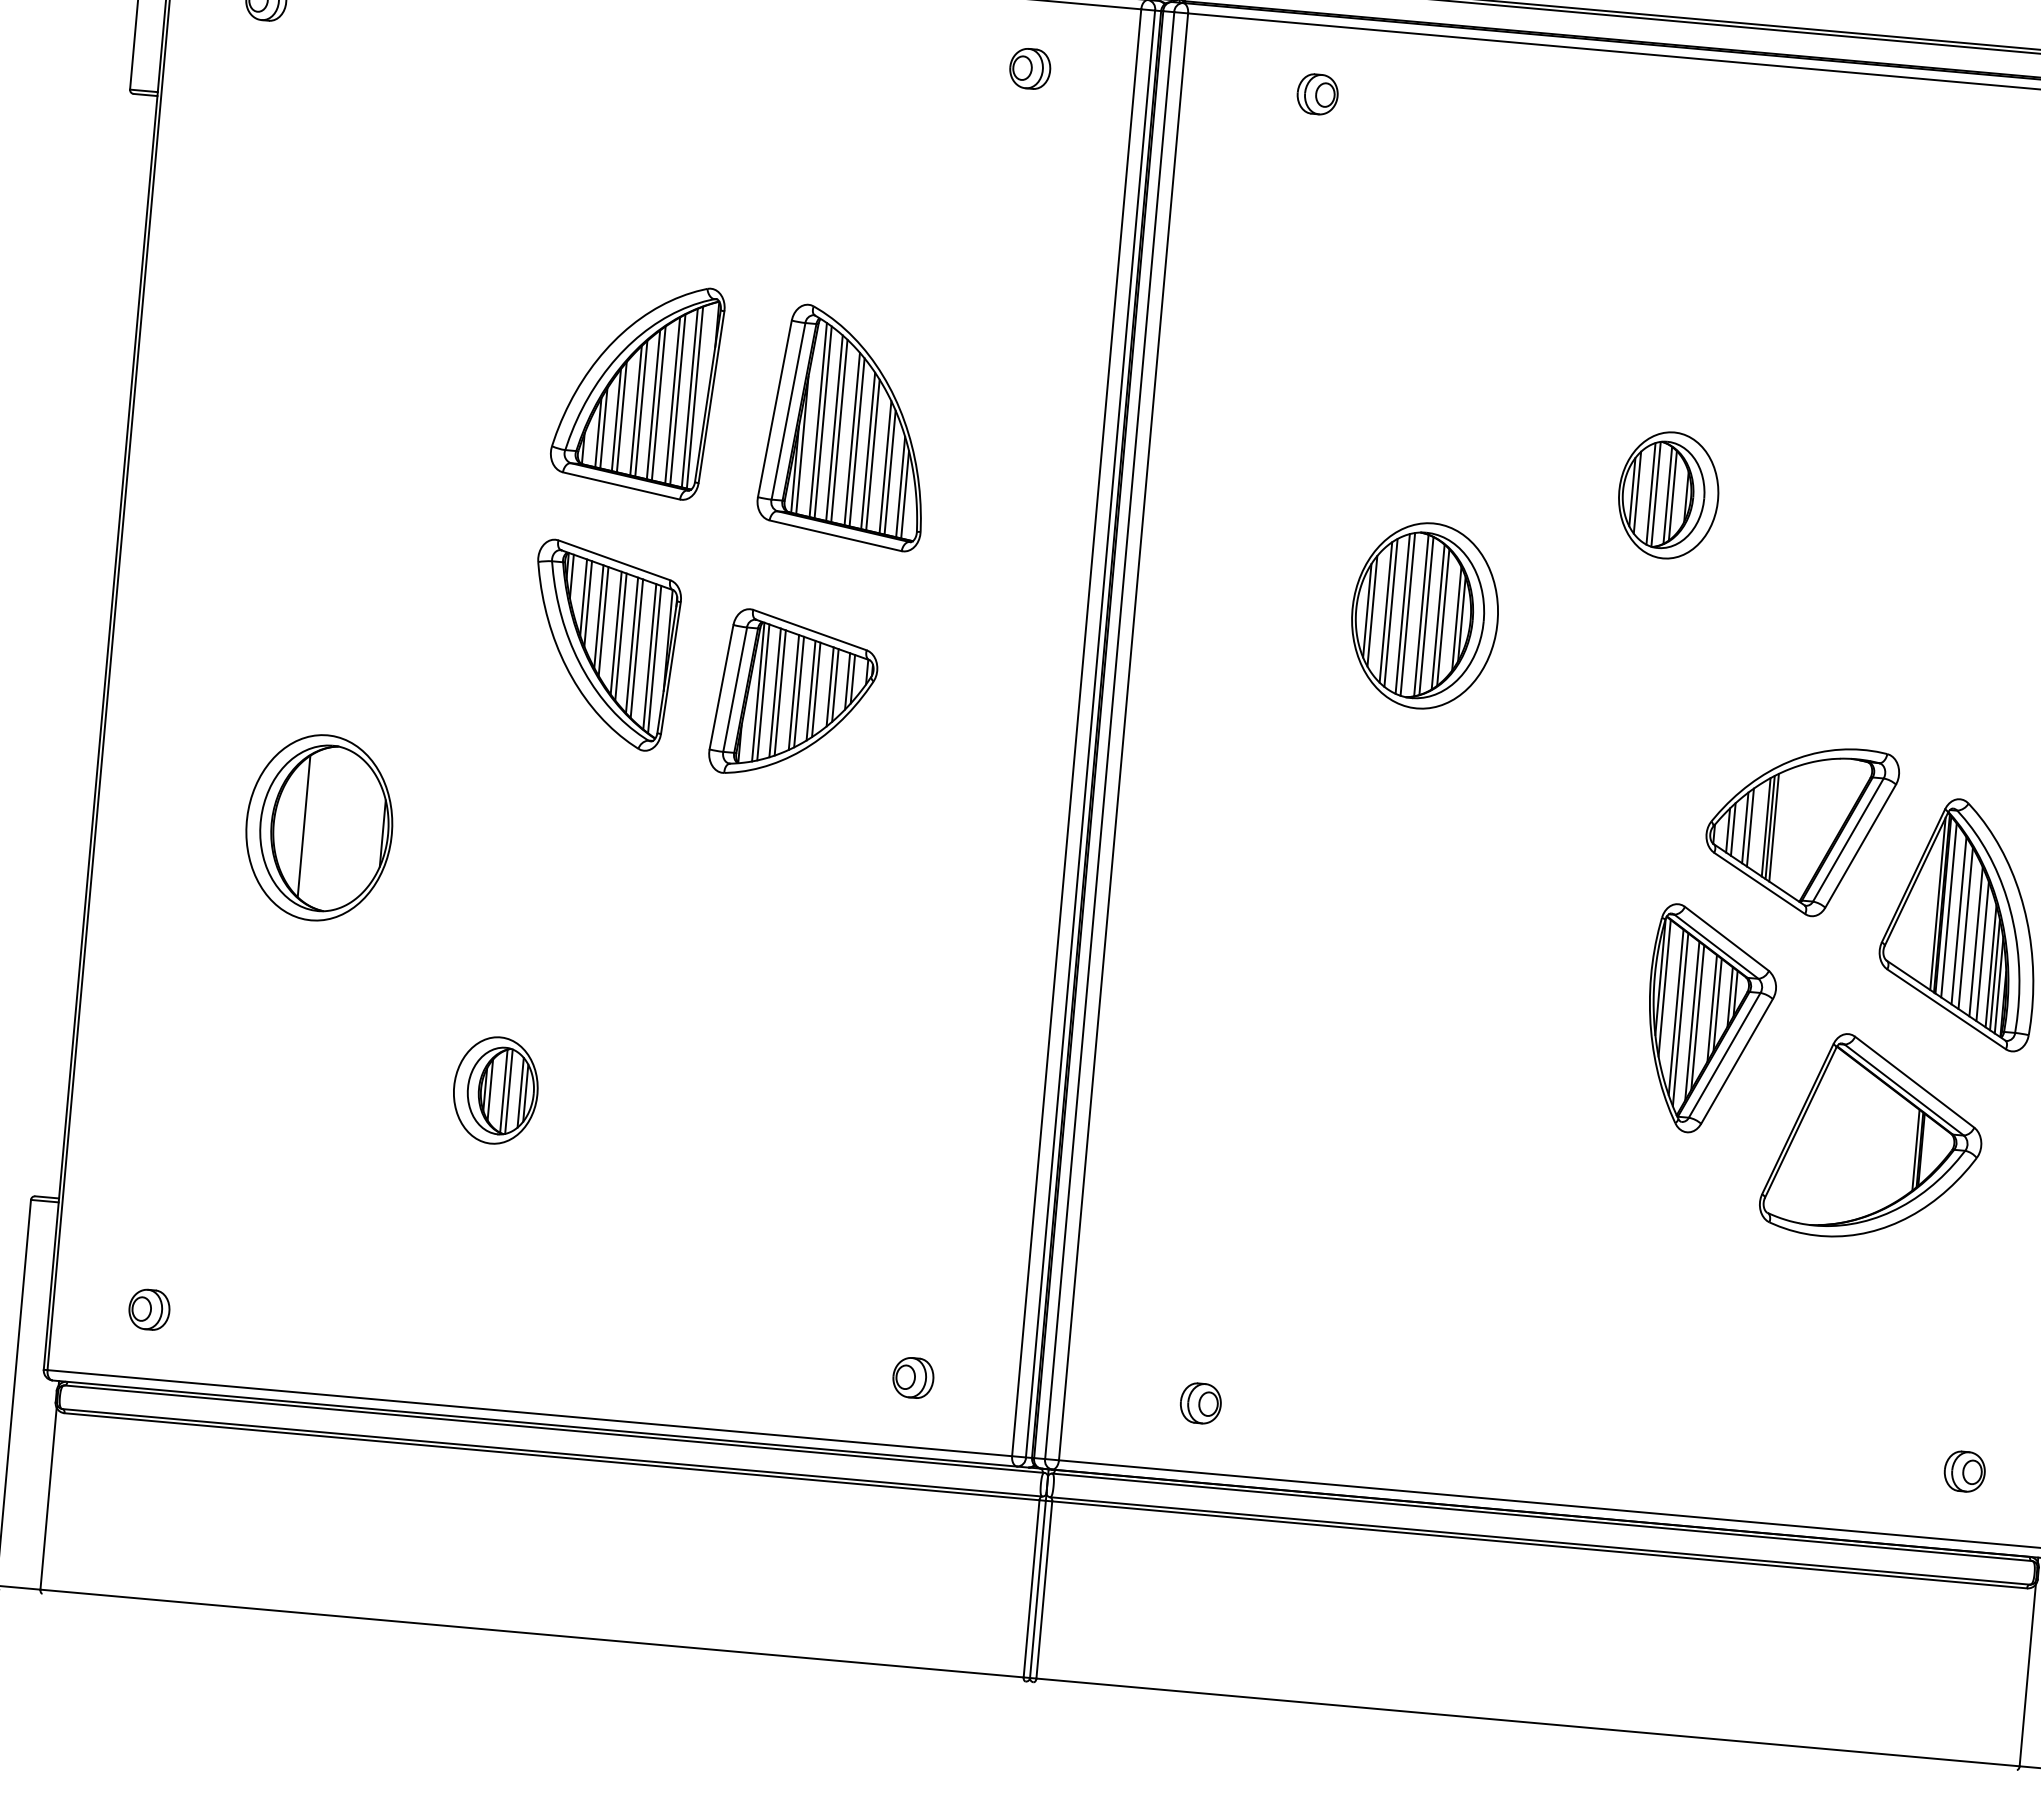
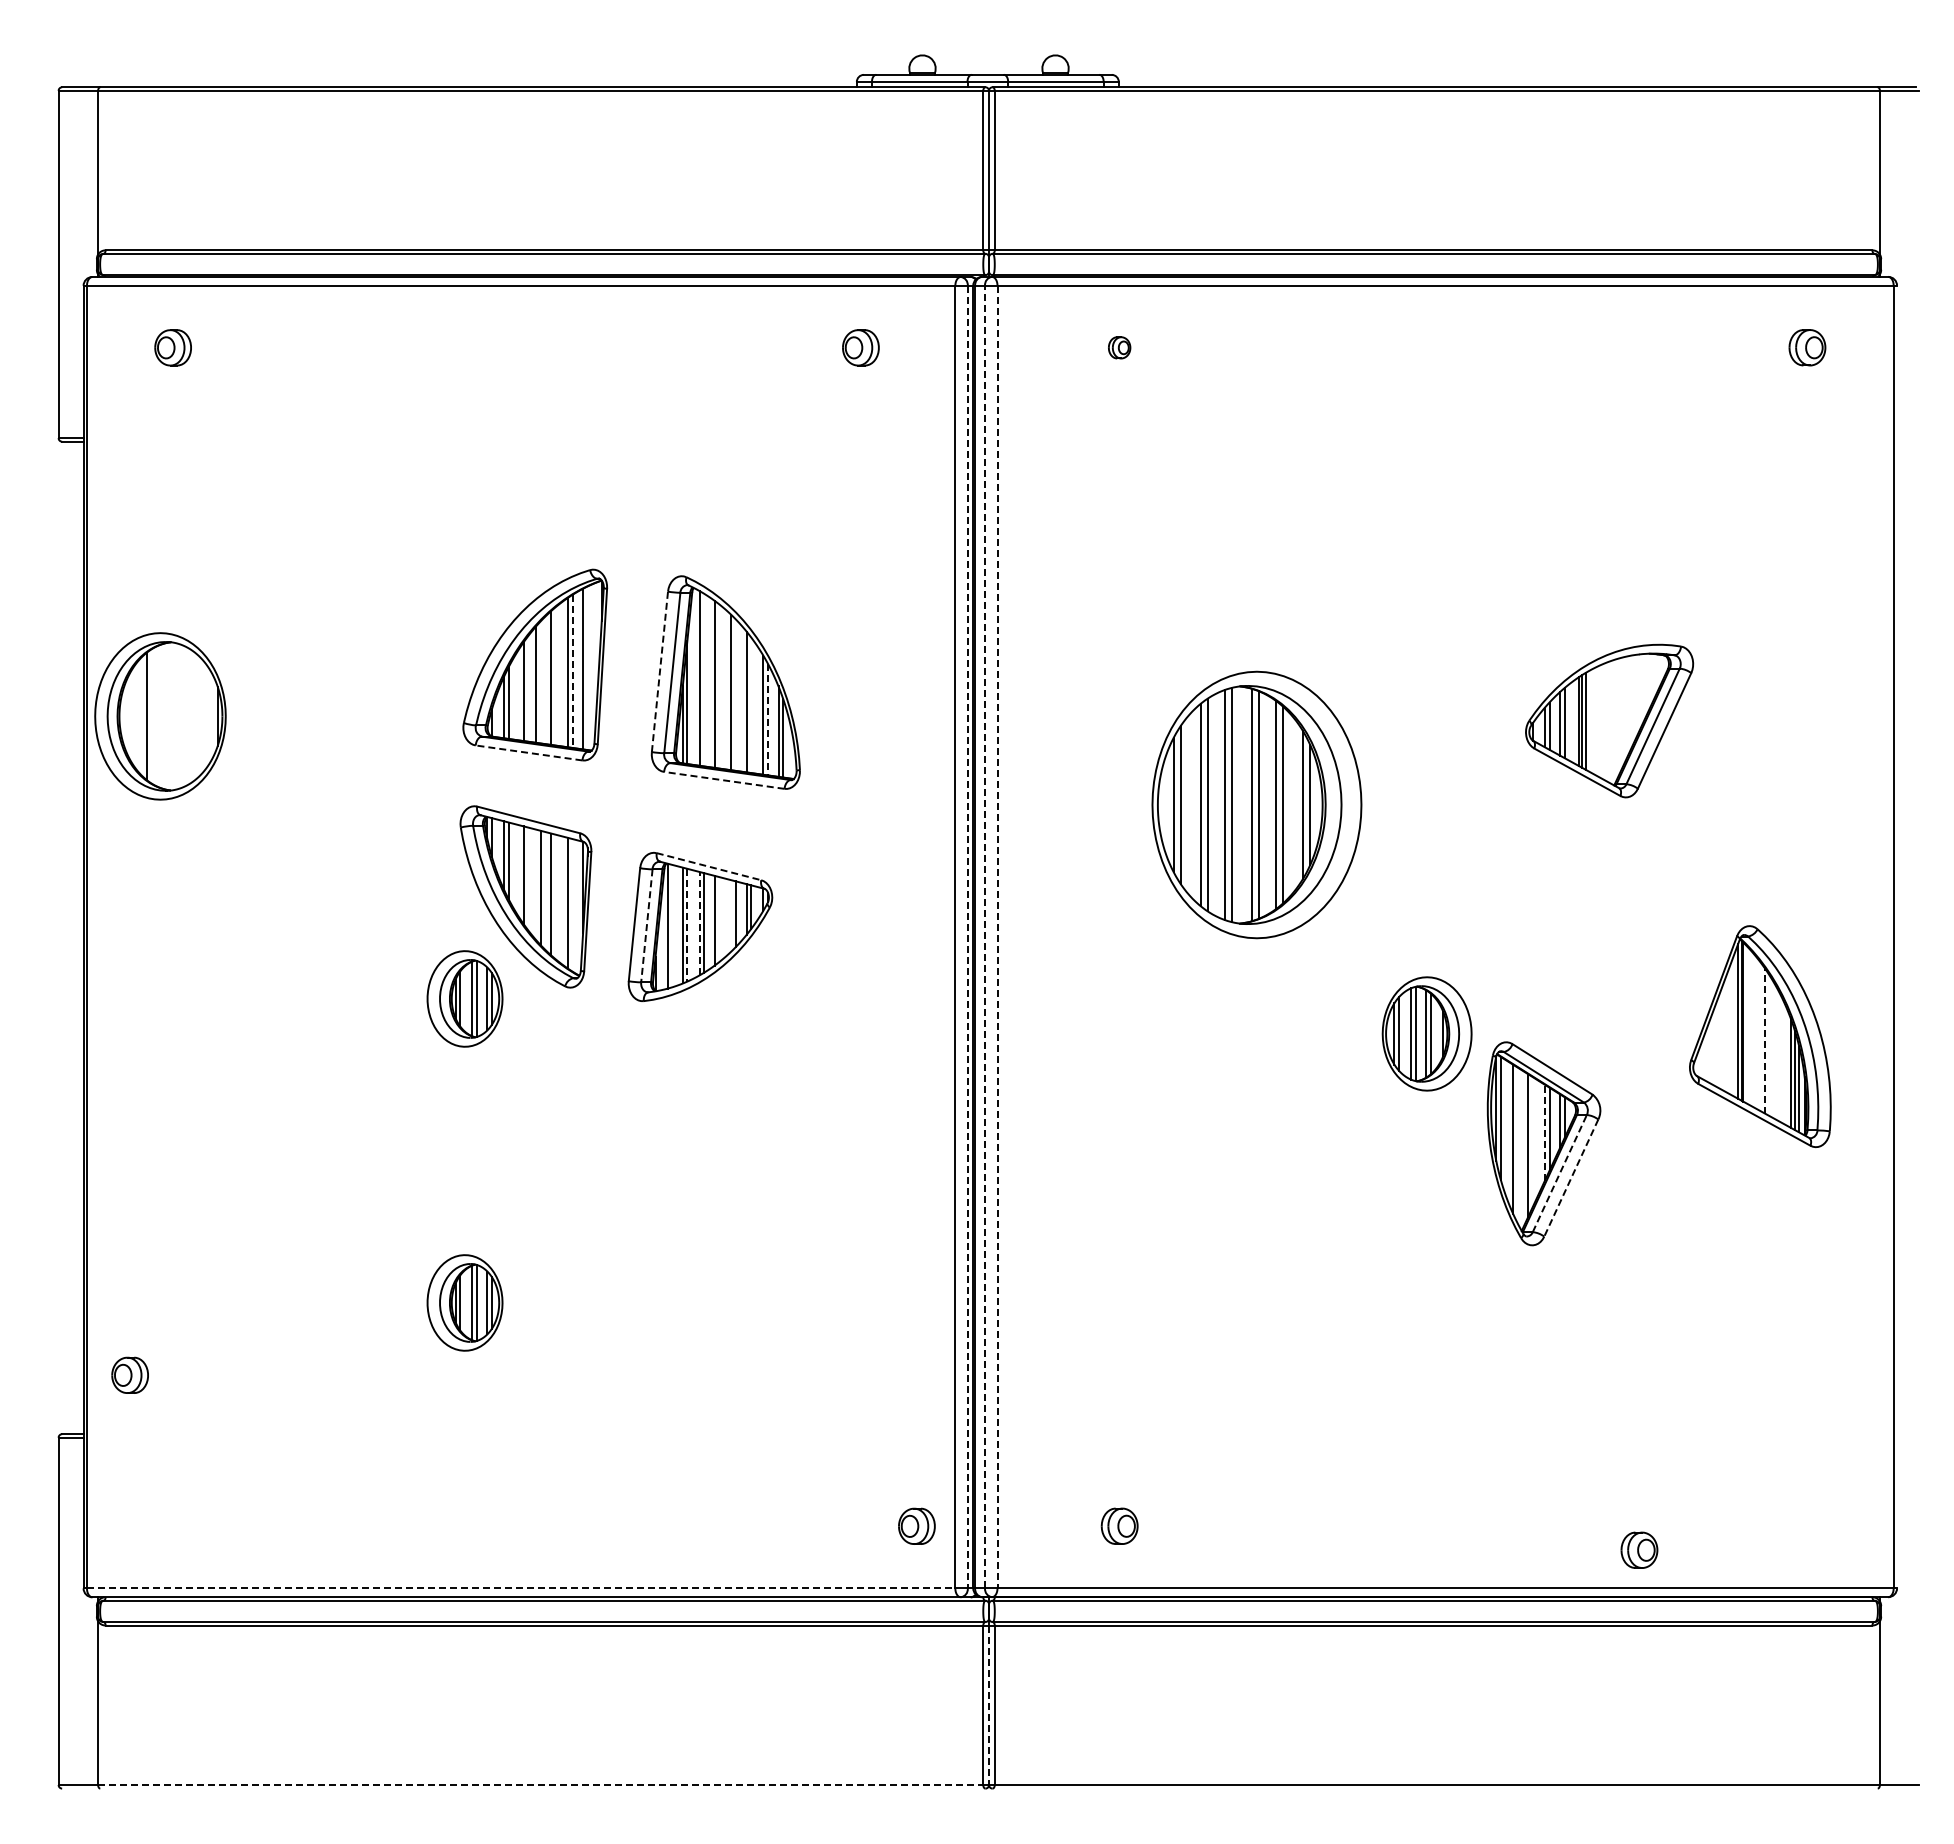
part: (1317, 94) -> (1119, 347), size x0.6
line: (694, 397) -> (587, 668), removed
line: (677, 399) -> (572, 671), solid -> dashed
line: (658, 403) -> (555, 676), removed
line: (641, 408) -> (540, 682), removed
line: (774, 408) -> (659, 671), solid -> dashed
line: (616, 420) -> (519, 694), removed
line: (823, 421) -> (704, 679), removed
line: (839, 431) -> (719, 686), removed
line: (857, 441) -> (736, 694), removed
line: (873, 455) -> (751, 705), removed
line: (889, 472) -> (767, 719), solid -> dashed
line: (621, 485) -> (529, 752), solid -> dashed
part: (1667, 494) -> (1426, 1033), moved
line: (835, 535) -> (724, 780), solid -> dashed
part: (1425, 615) -> (1257, 804), size x1.6
line: (599, 616) -> (519, 871), removed
line: (809, 629) -> (708, 866), solid -> dashed
line: (616, 632) -> (536, 884), removed
line: (636, 648) -> (555, 896), removed
line: (654, 659) -> (572, 905), removed
line: (830, 686) -> (731, 915), removed
line: (734, 689) -> (646, 925), solid -> dashed
line: (816, 689) -> (719, 919), removed
line: (763, 691) -> (672, 925), removed
line: (793, 692) -> (699, 923), solid -> dashed
line: (780, 693) -> (687, 925), solid -> dashed
line: (1090, 734) -> (967, 937), solid -> dashed
line: (1110, 735) -> (985, 936), solid -> dashed
line: (1123, 737) -> (997, 937), solid -> dashed
part: (525, 752) -> (464, 998), added
part: (319, 827) -> (160, 716), moved
part: (1800, 829) -> (1609, 720), moved
line: (1948, 910) -> (1748, 1026), removed
line: (1959, 920) -> (1758, 1034), removed
line: (1965, 928) -> (1764, 1041), solid -> dashed
line: (1976, 941) -> (1775, 1051), removed
line: (1982, 950) -> (1781, 1059), removed
line: (1711, 1008) -> (1544, 1132), solid -> dashed
line: (1697, 1018) -> (1532, 1142), removed
line: (1680, 1019) -> (1517, 1145), removed
line: (1724, 1055) -> (1559, 1173), solid -> dashed
line: (1737, 1061) -> (1571, 1178), solid -> dashed
part: (1873, 1137) -> (1699, 1235), removed
part: (148, 1308) -> (129, 1374), moved
part: (913, 1376) -> (916, 1525), moved
line: (530, 1413) -> (521, 1588), solid -> dashed
part: (1964, 1470) -> (1639, 1549), moved
line: (1038, 1589) -> (989, 1705), solid -> dashed
line: (531, 1634) -> (540, 1785), solid -> dashed

